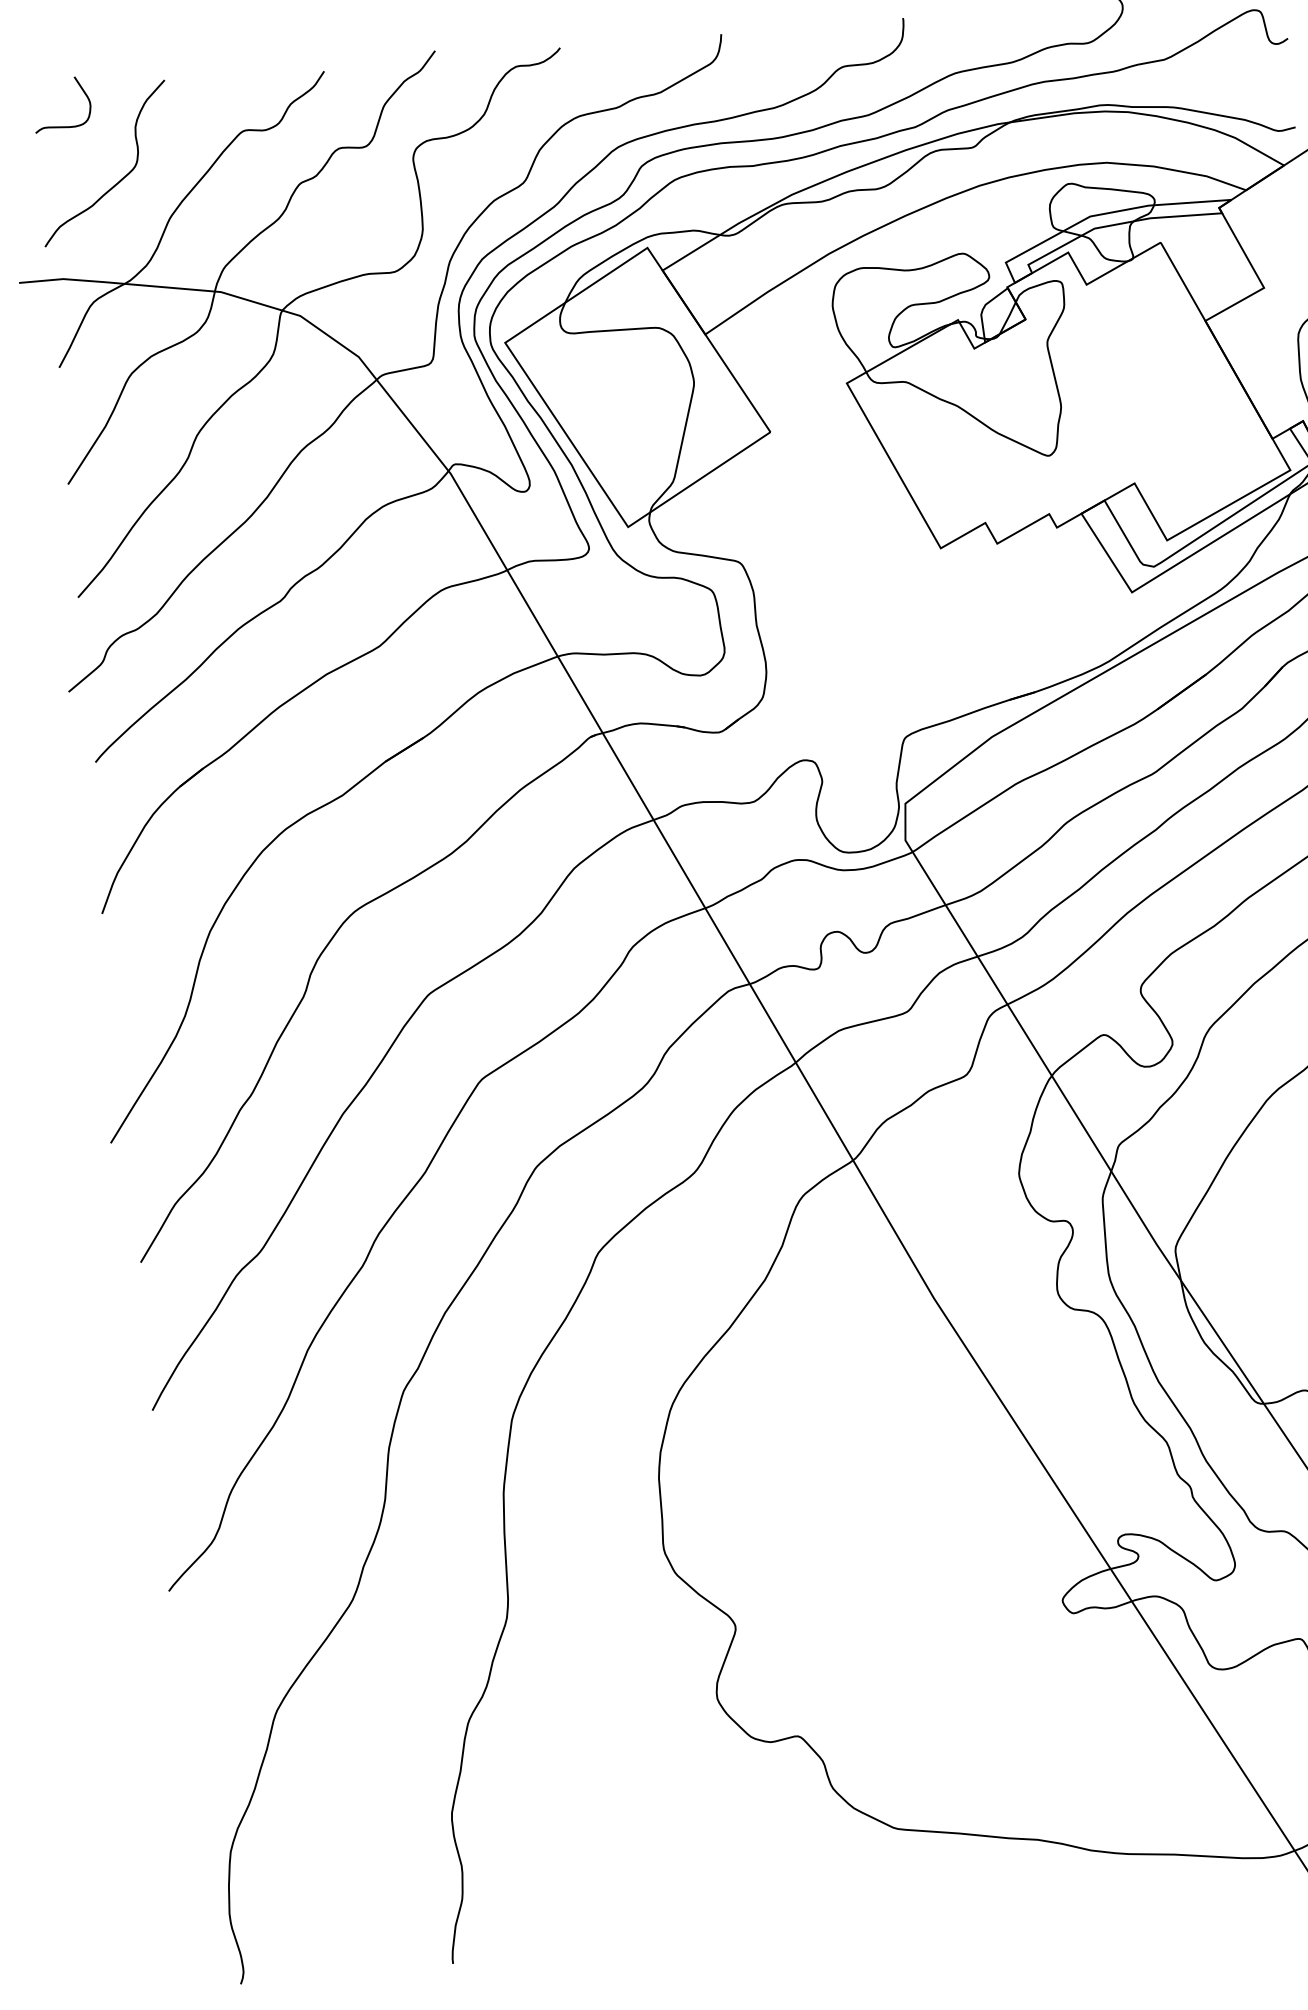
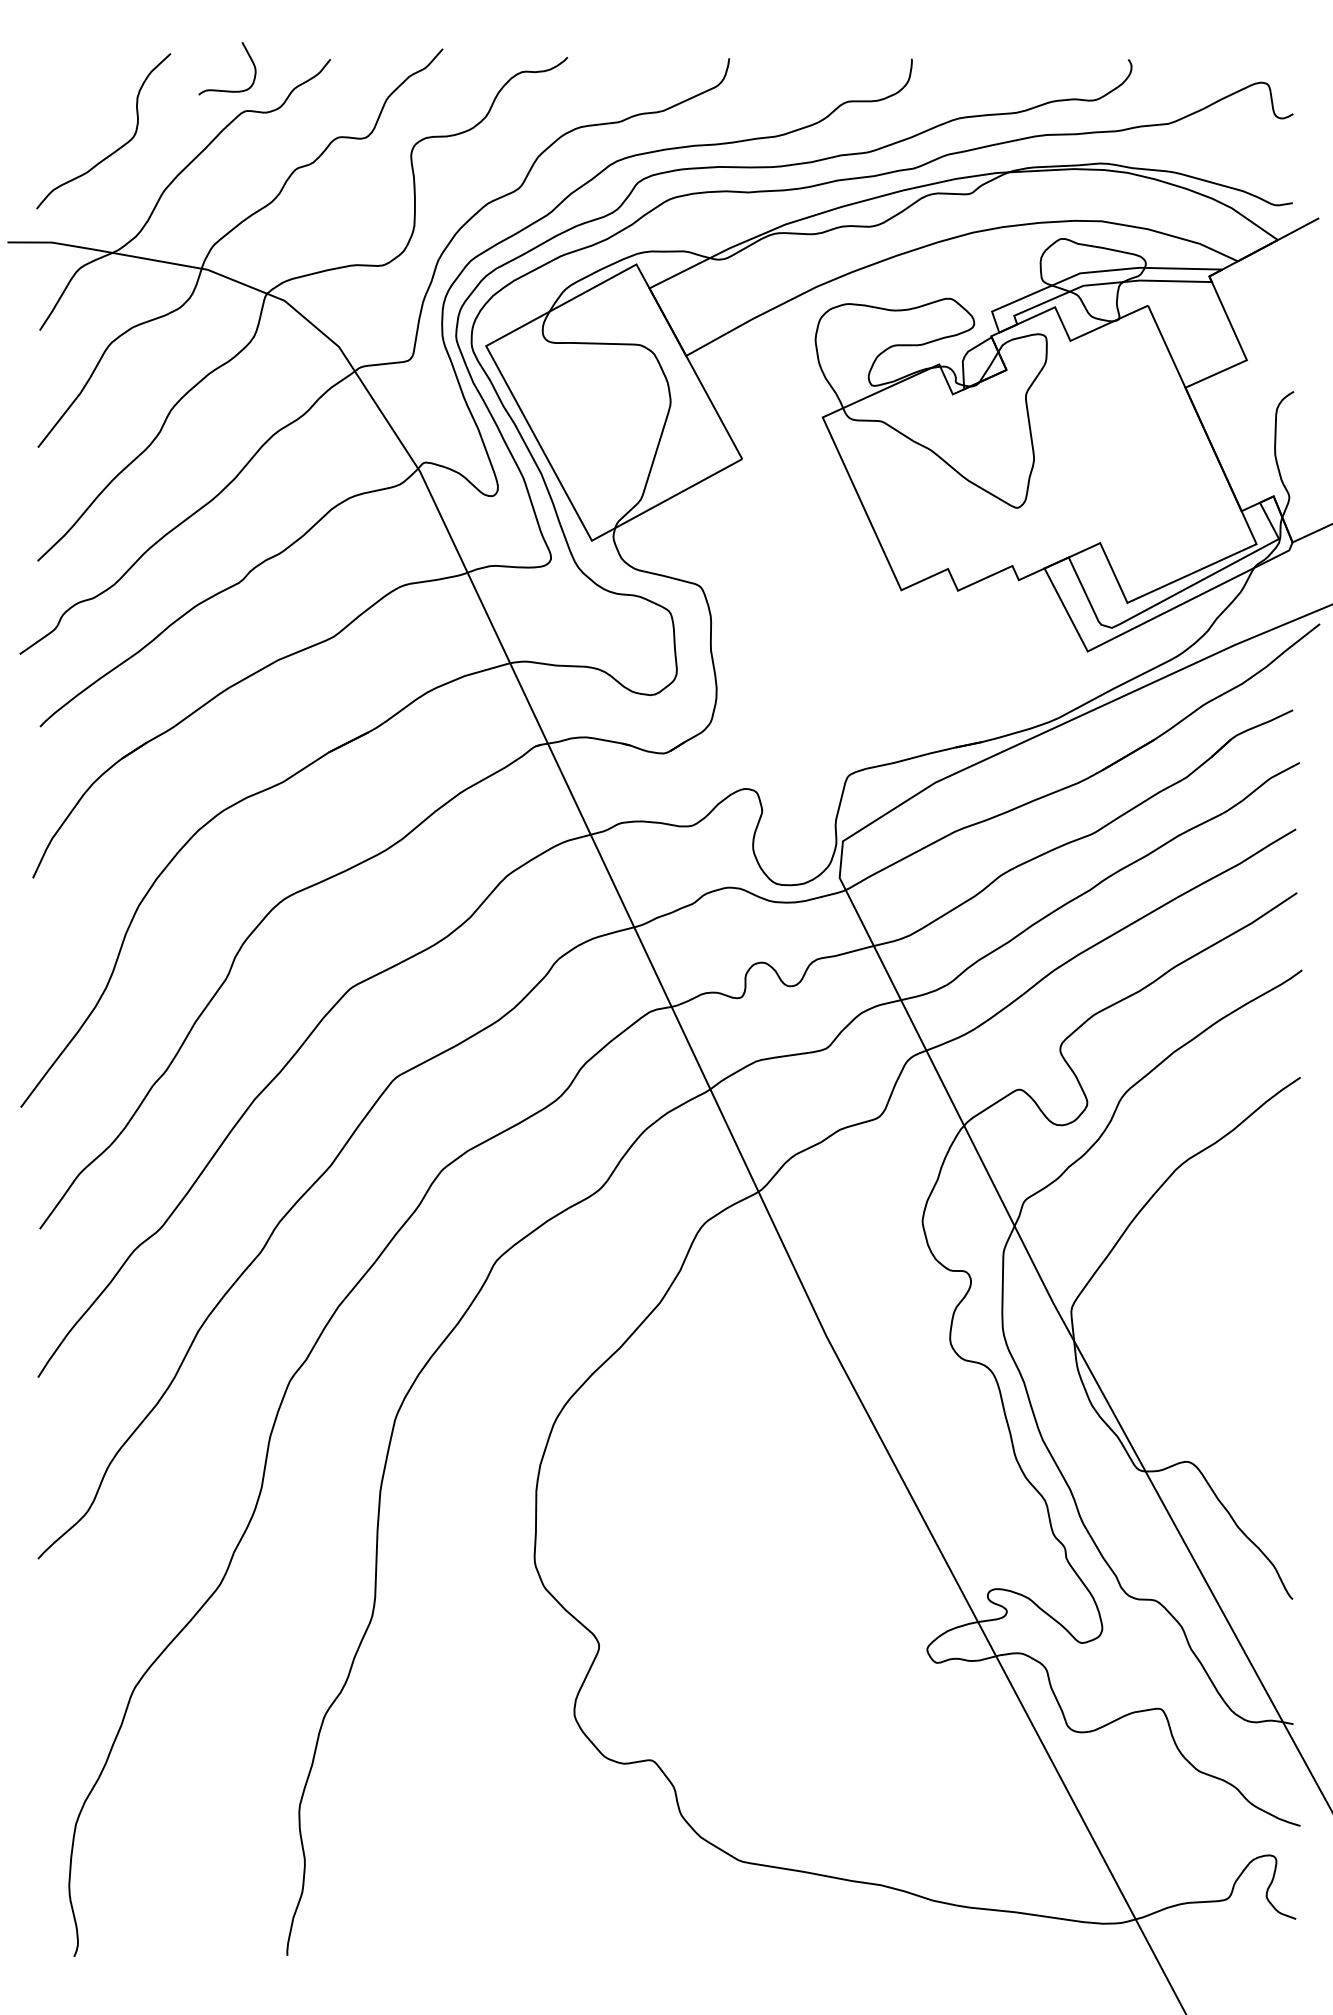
curve: (64, 126) -> (227, 90), moved

